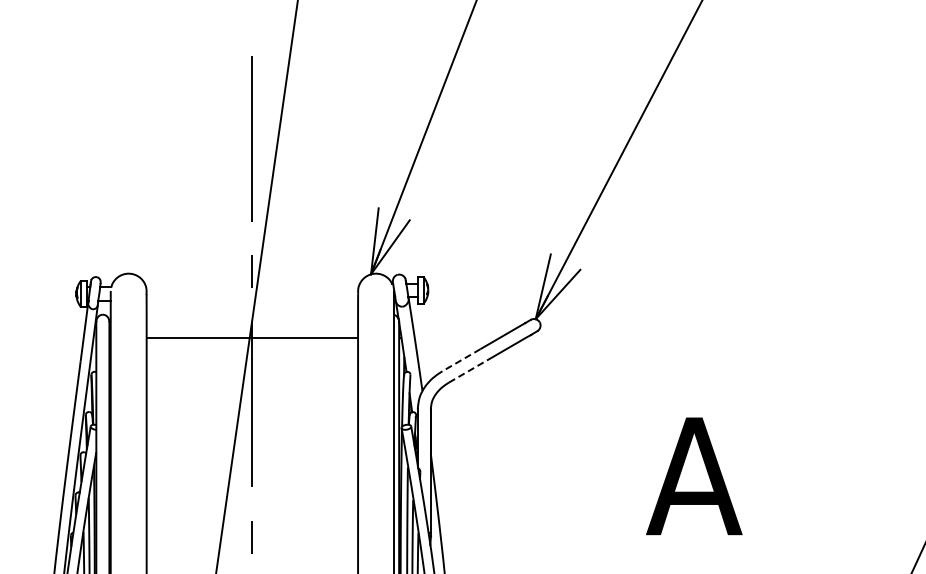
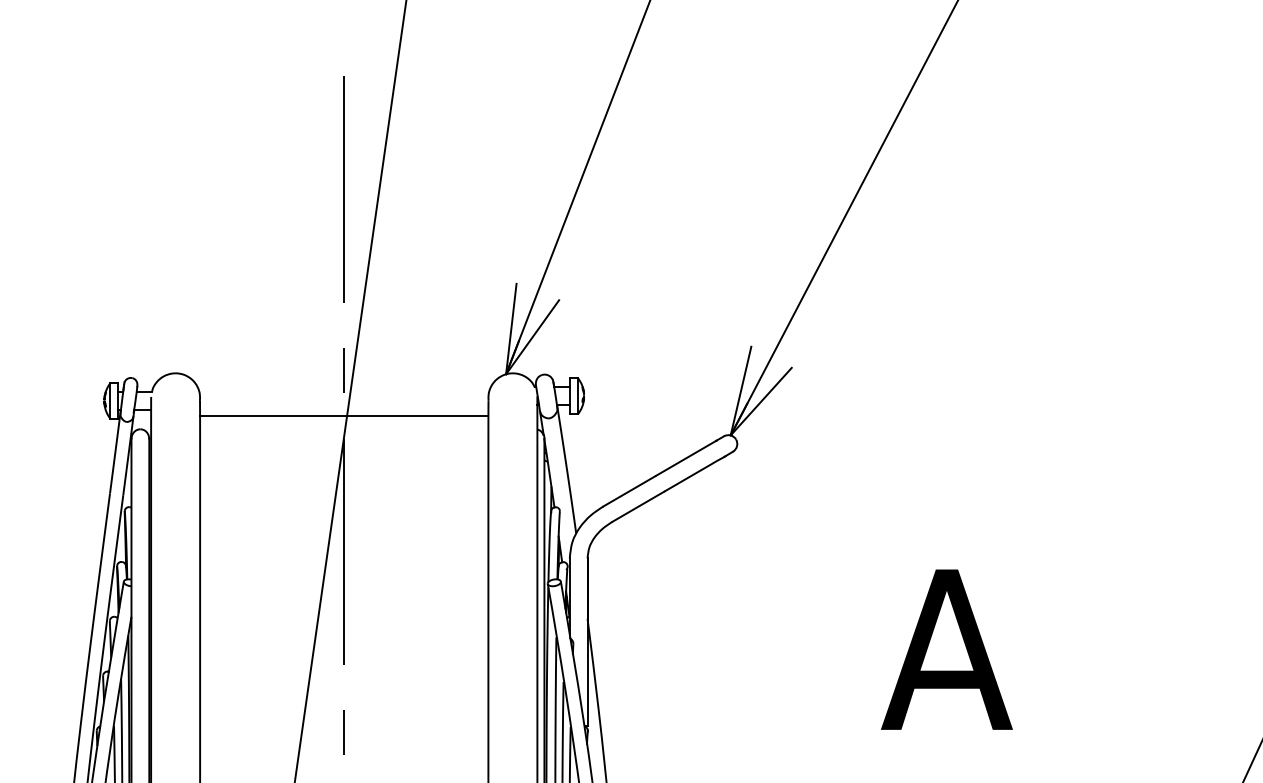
line: (252, 337) -> (344, 415), moved
line: (461, 360) -> (629, 491), dashed -> solid
line: (467, 371) -> (637, 506), dashed -> solid

